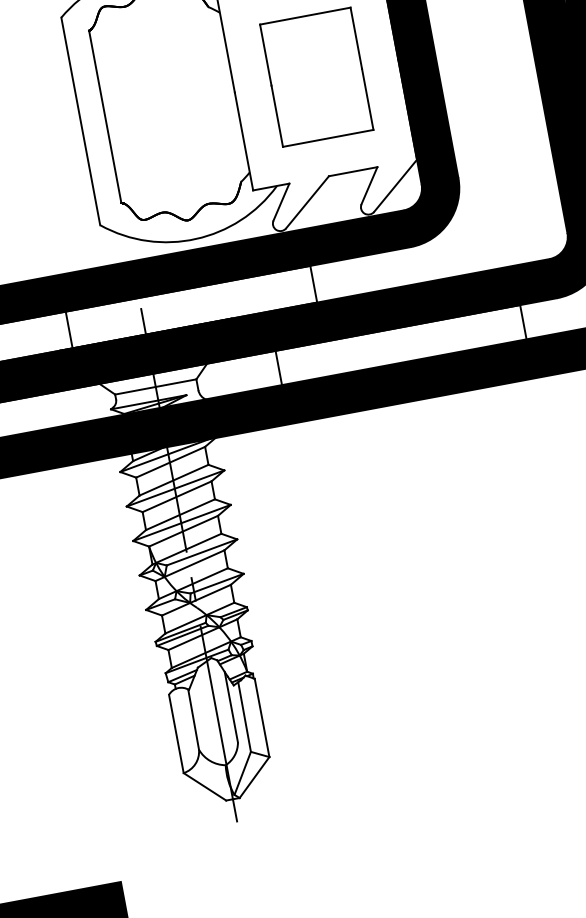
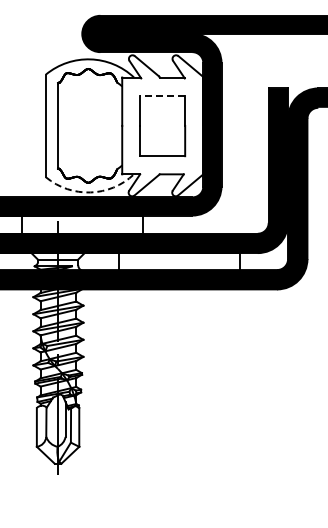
line: (304, 15) -> (162, 95), solid -> dashed
arc: (195, 239) -> (90, 192), solid -> dashed

